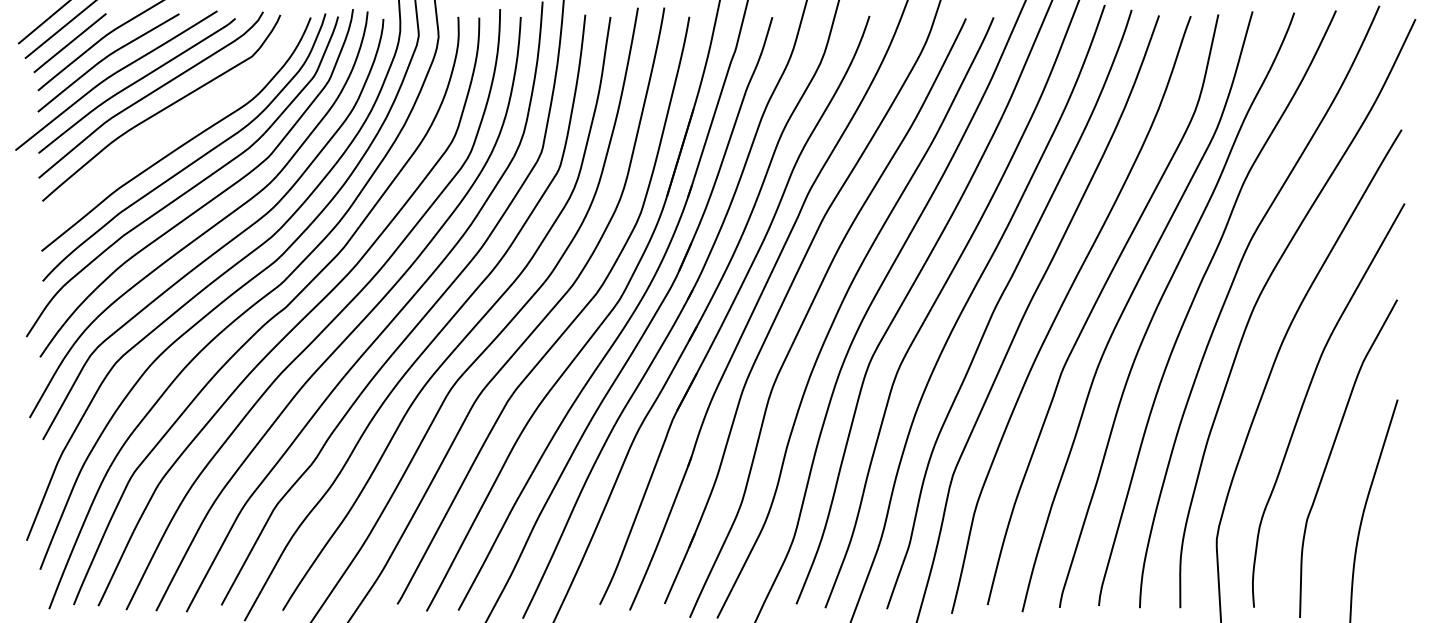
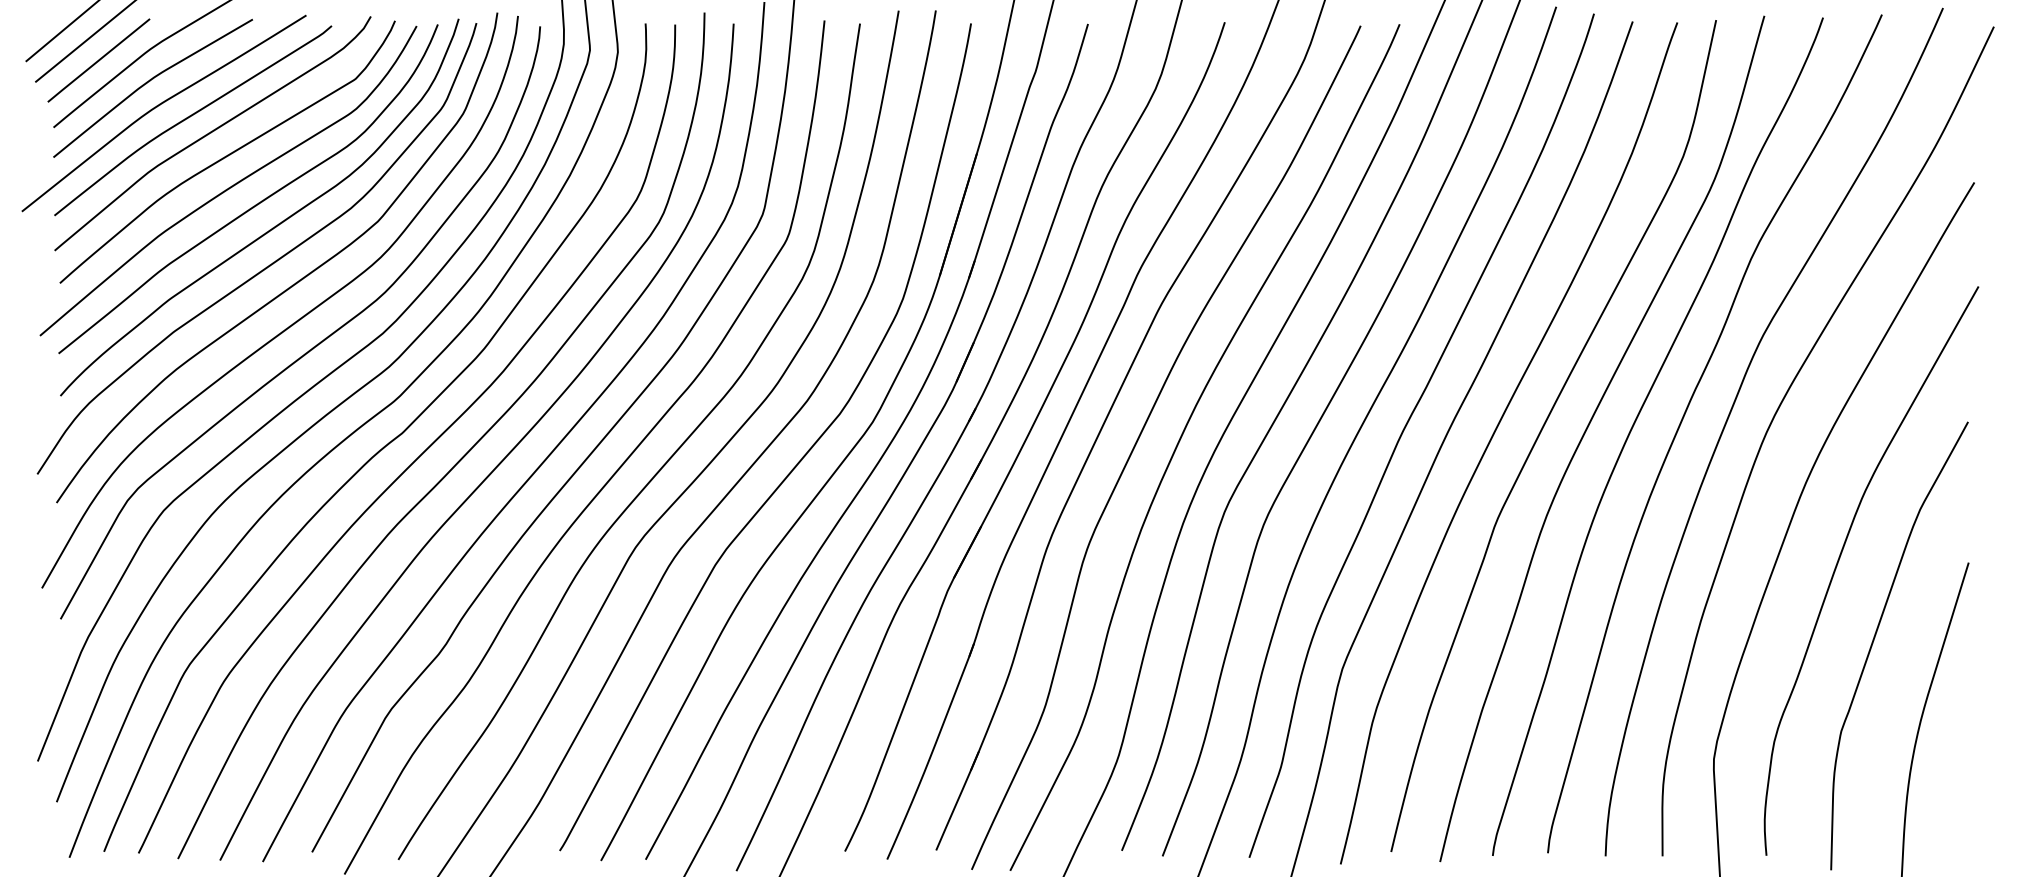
curve: (164, 131) -> (231, 185), added

